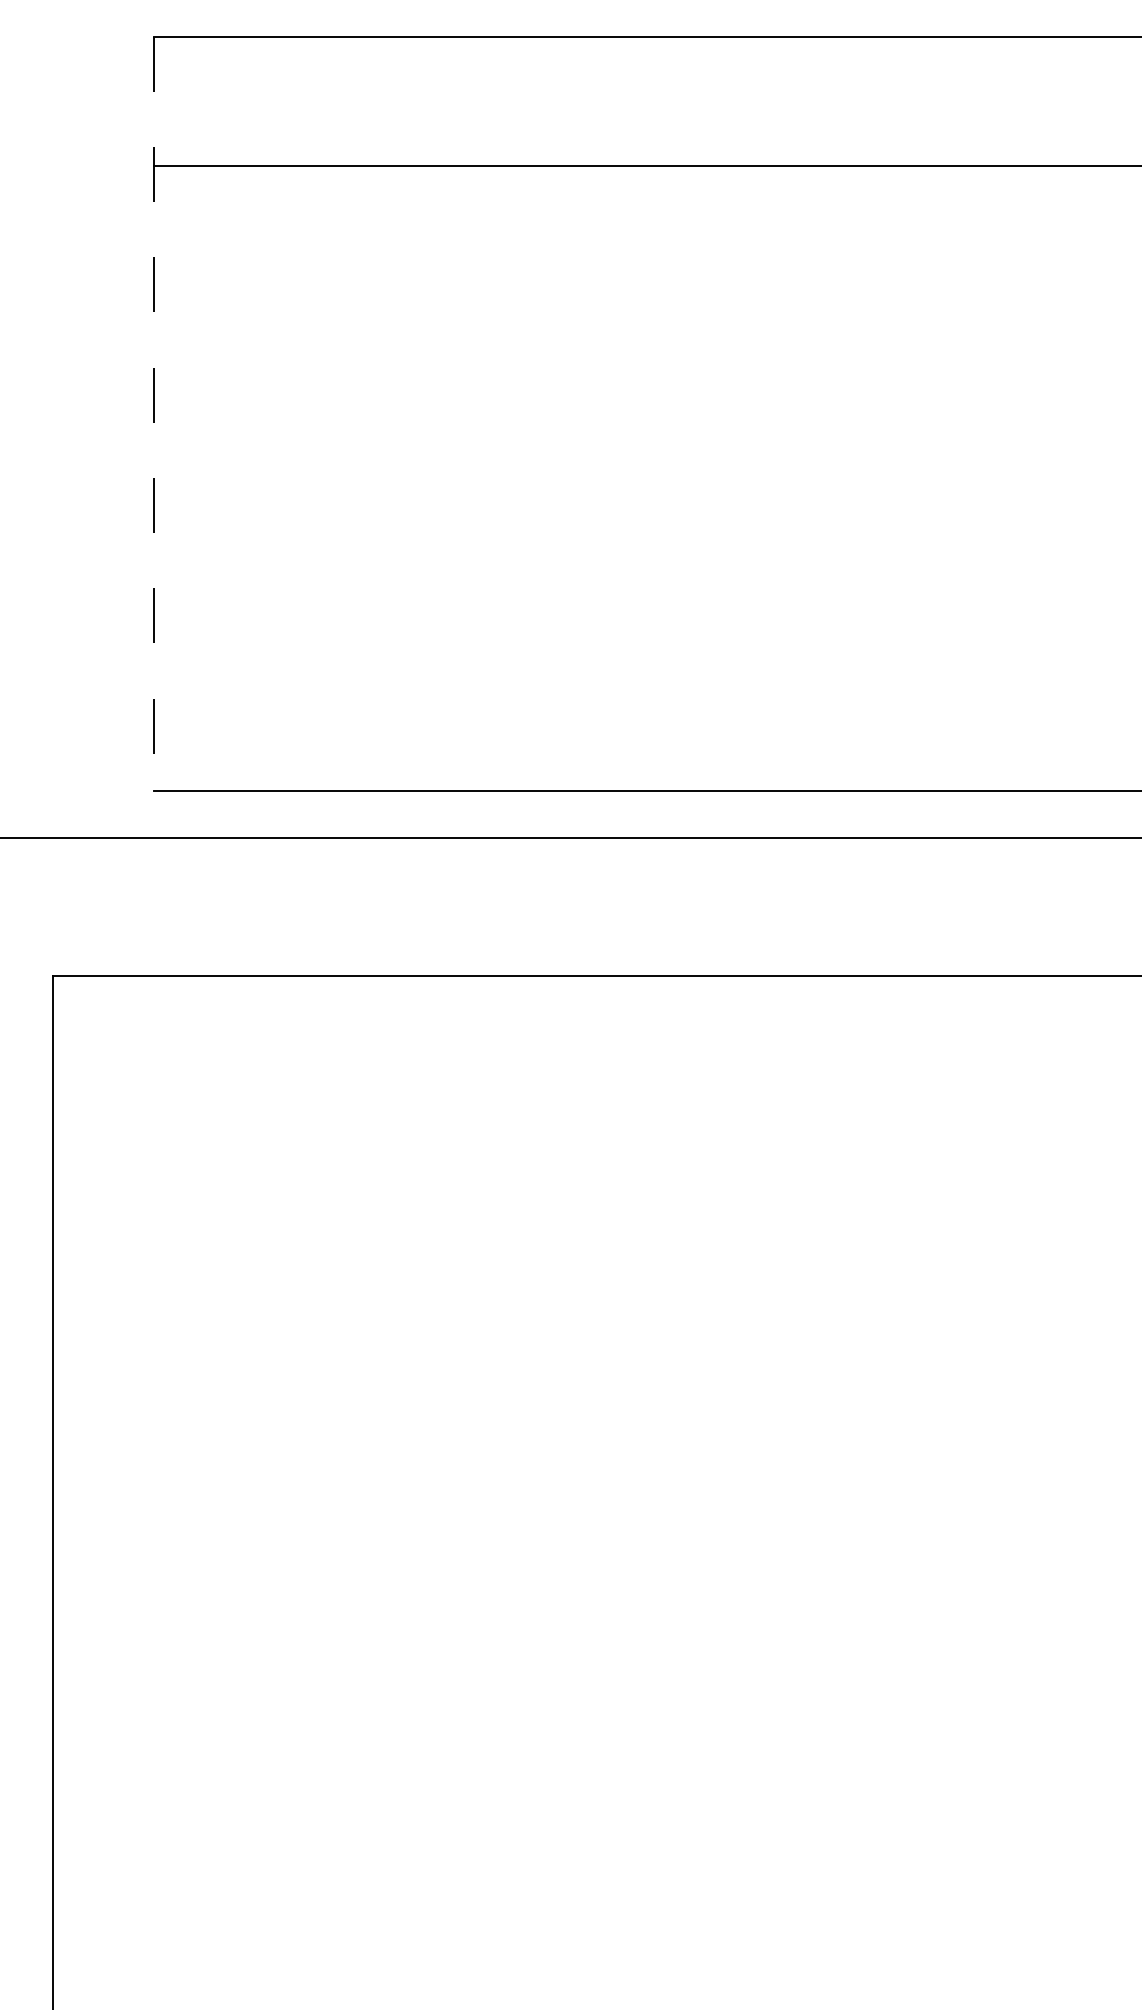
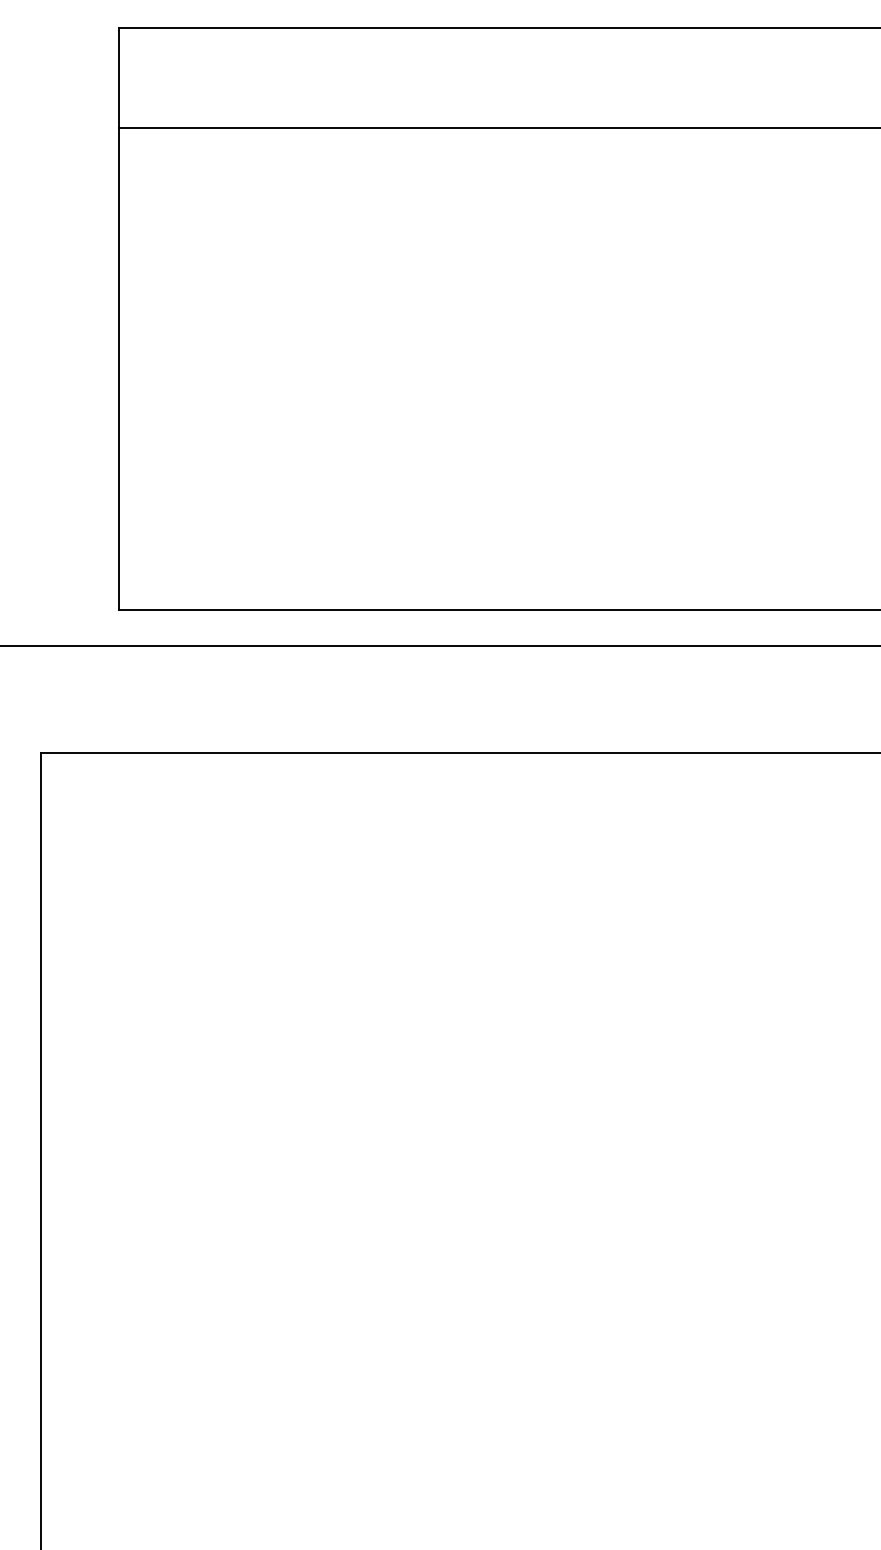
line: (153, 414) -> (118, 319), dashed -> solid

